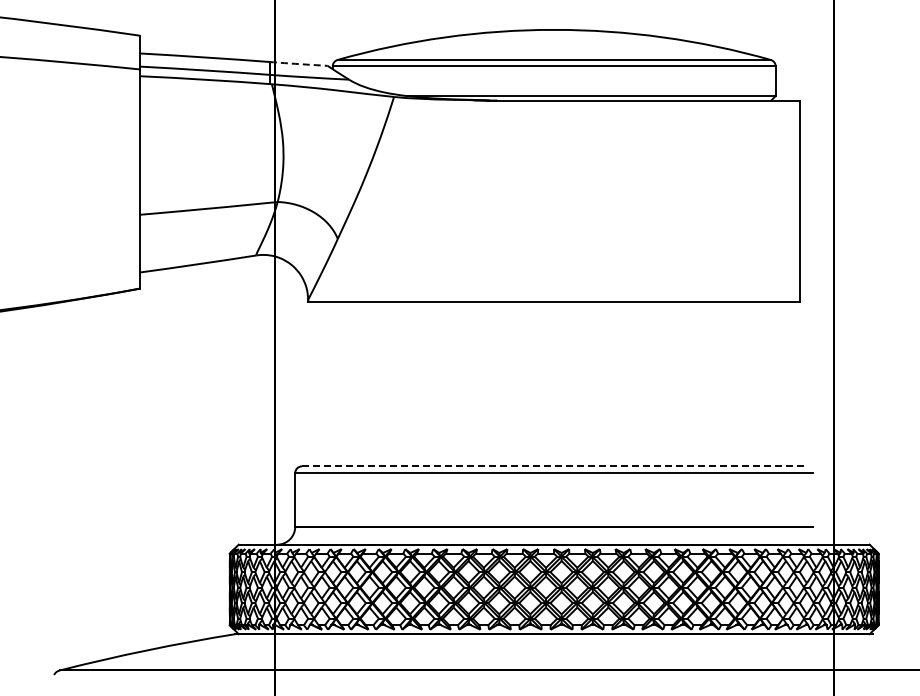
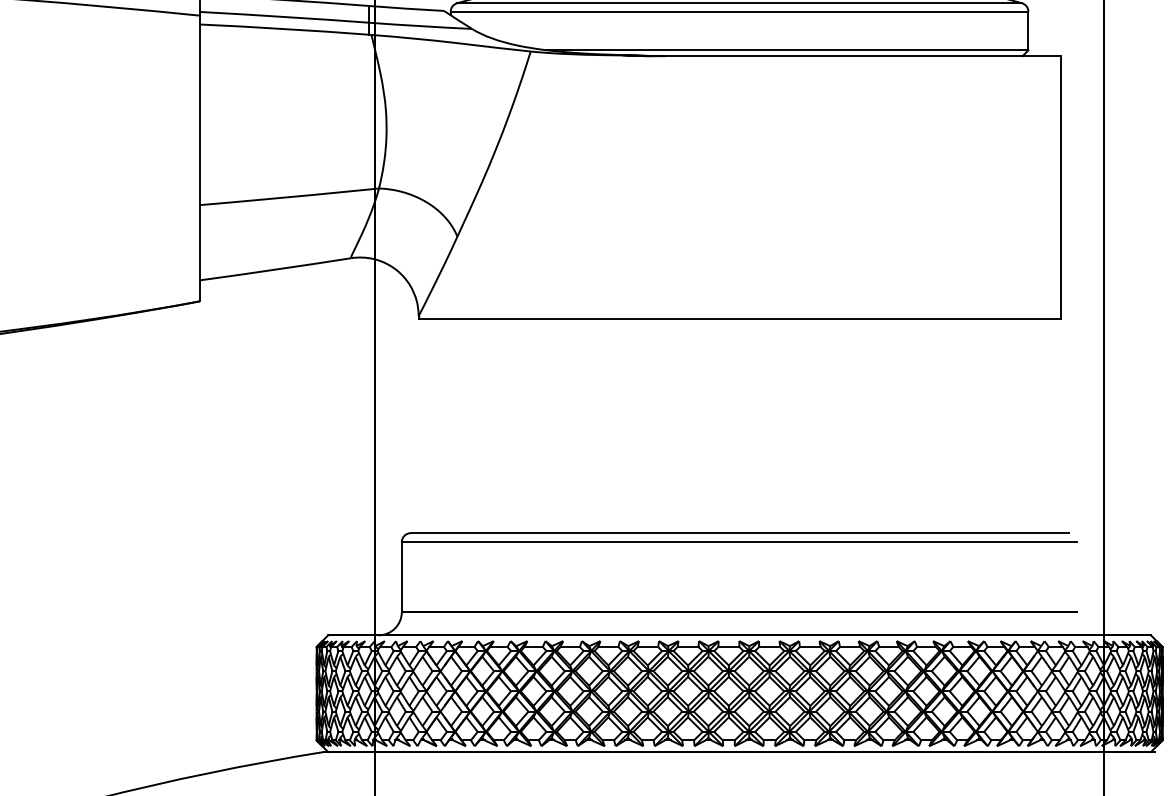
arc: (298, 64) -> (406, 9), dashed -> solid
line: (554, 466) -> (739, 533), dashed -> solid

